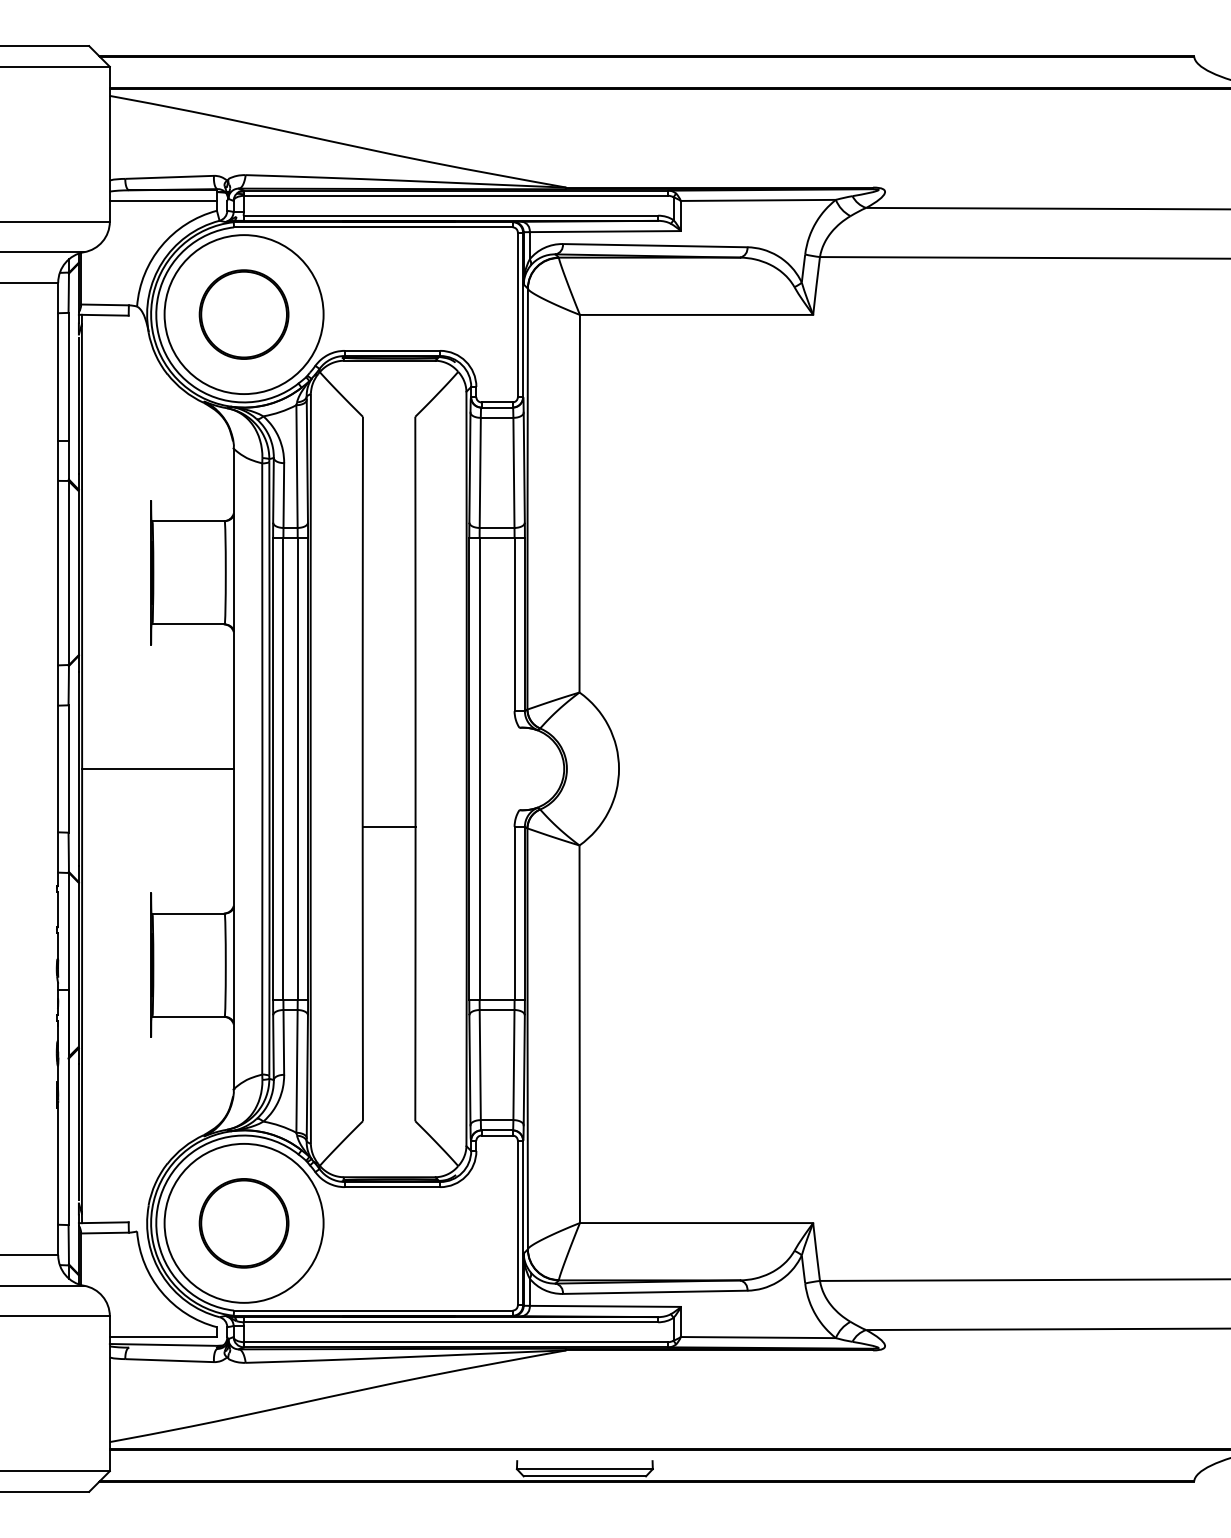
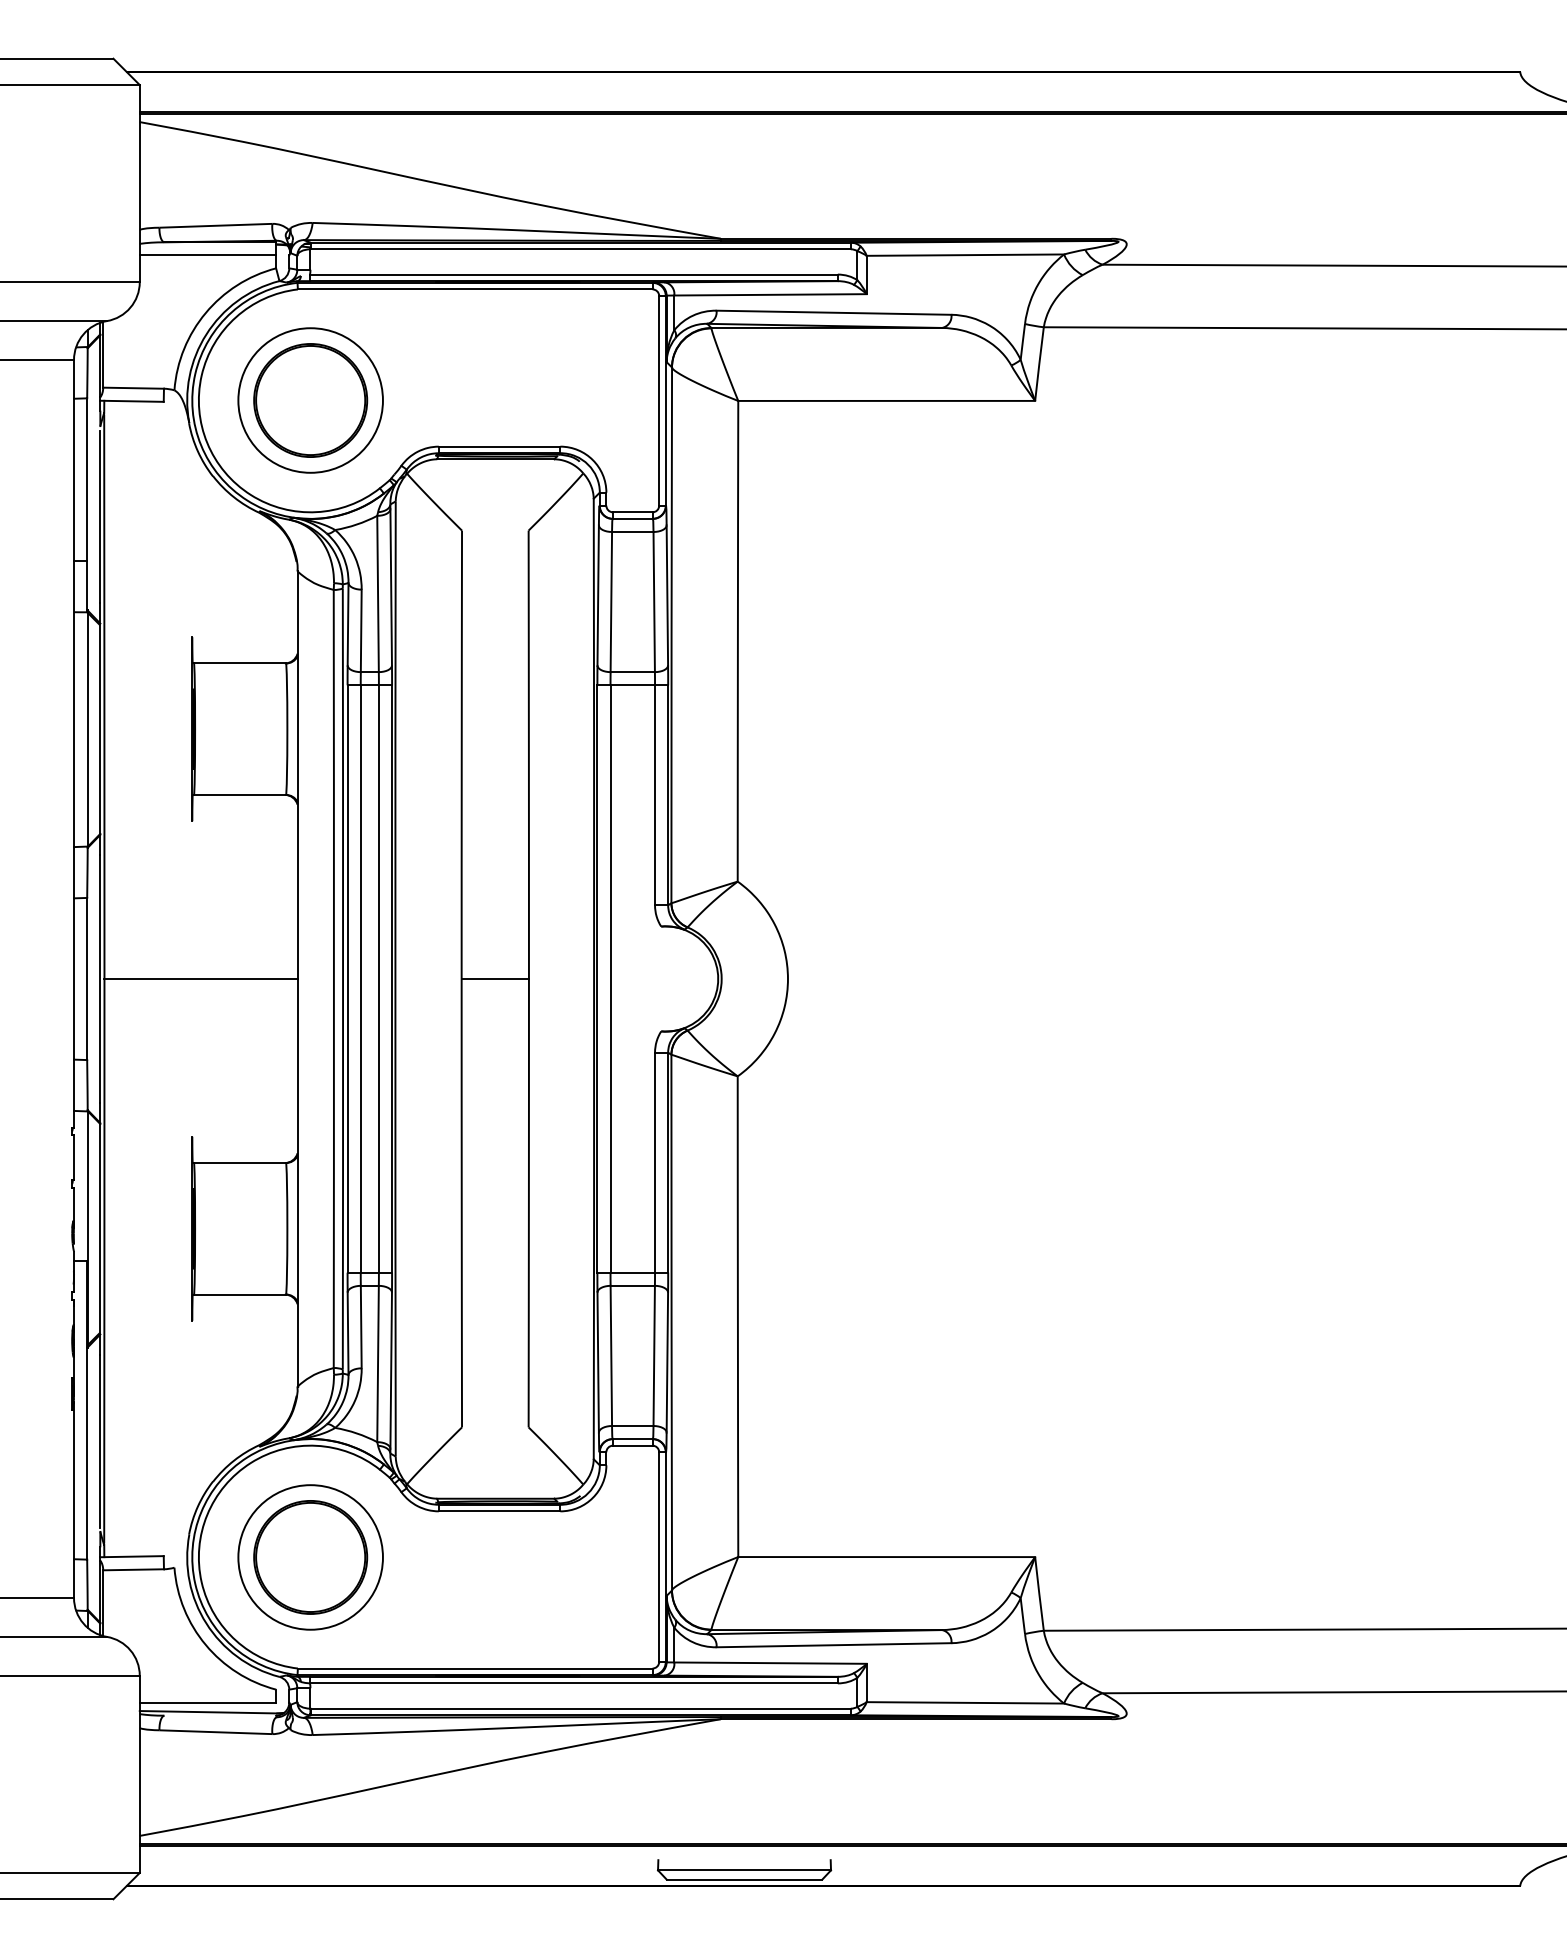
circle: (243, 314) -> (309, 400), size x0.71
line: (388, 826) -> (494, 978), moved
circle: (243, 1223) -> (309, 1557), size x0.71

